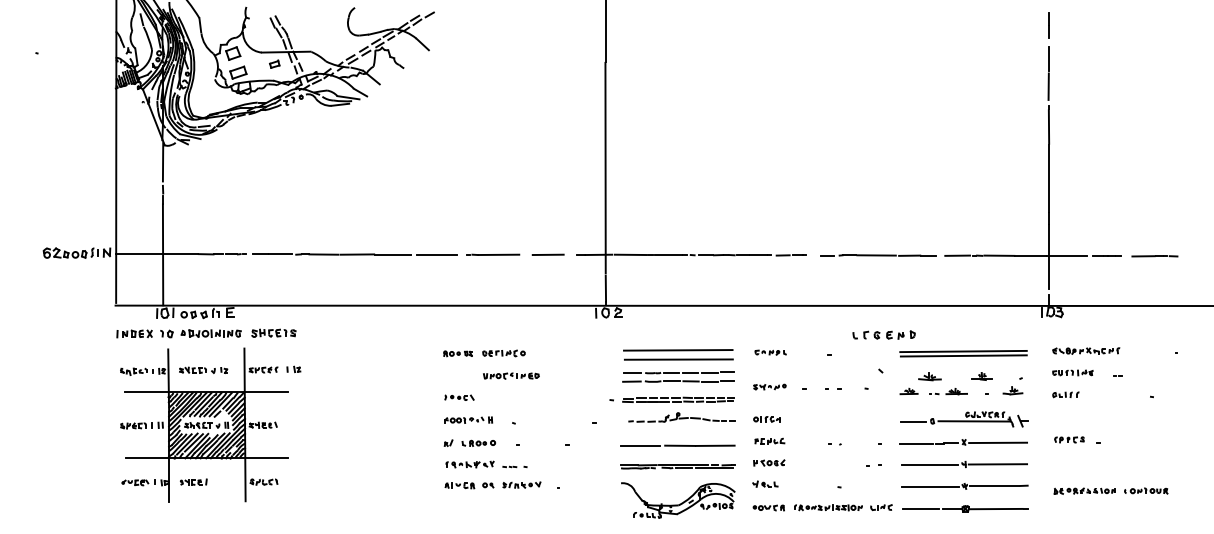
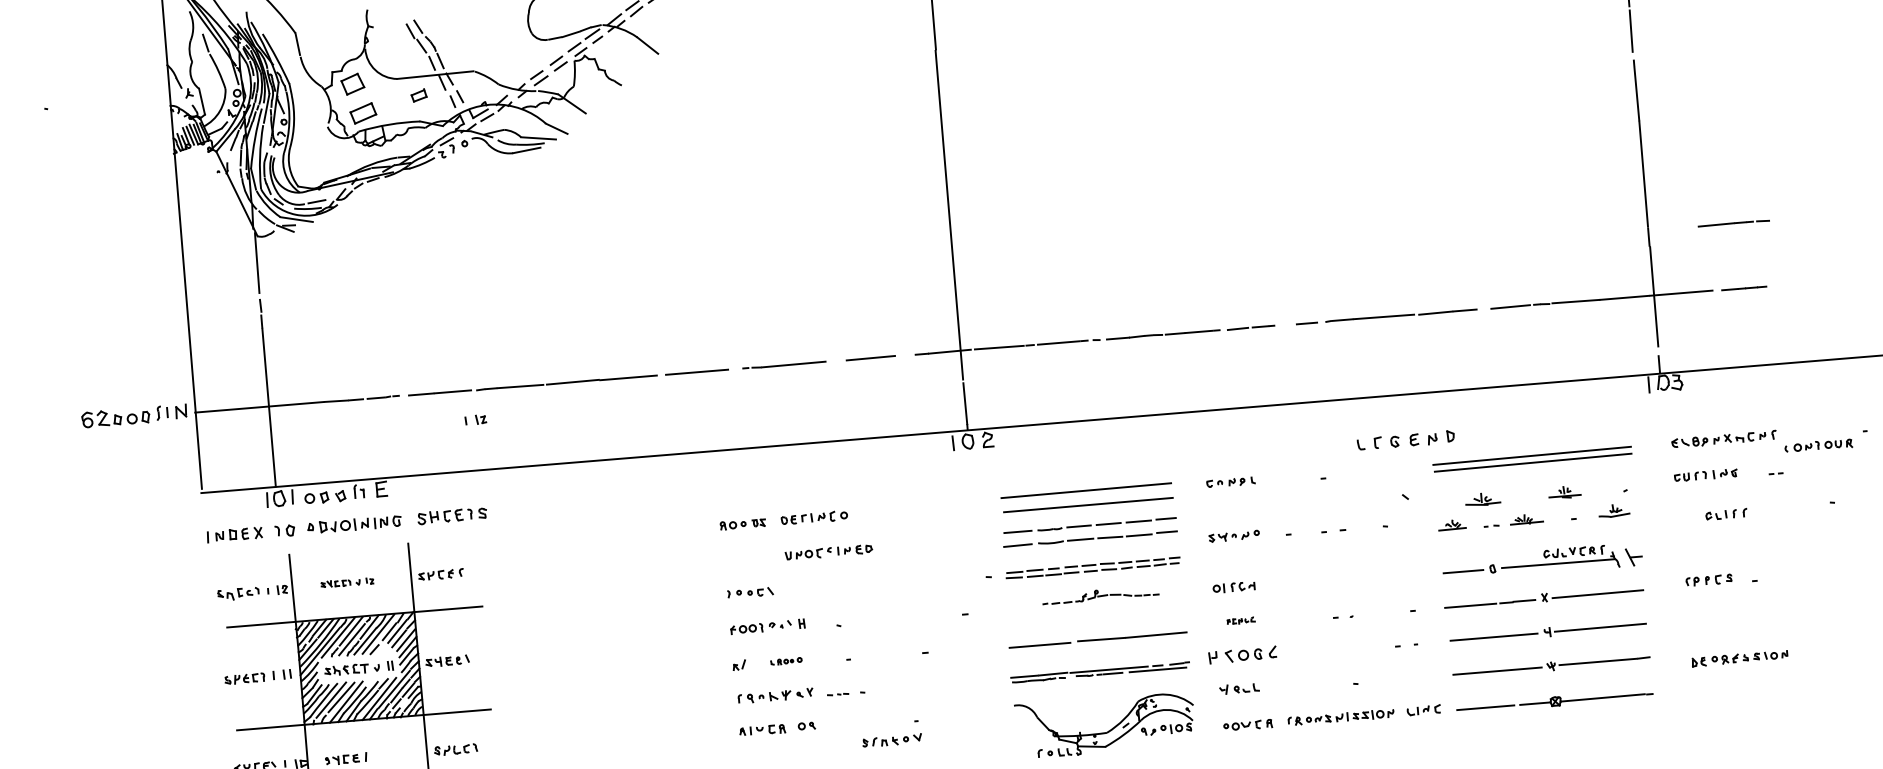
line: (1154, 256) -> (1733, 223), moved
part: (293, 368) -> (475, 418), moved
part: (203, 369) -> (346, 581), size x0.7
part: (1065, 394) -> (1725, 513), moved
part: (681, 417) -> (1099, 595), size x0.7
part: (769, 440) -> (1240, 619), size x0.6
part: (478, 442) -> (786, 660), size x0.6
part: (769, 462) -> (1243, 654), size x1.4
part: (521, 484) -> (891, 739), moved
part: (1146, 490) -> (1819, 444), moved

